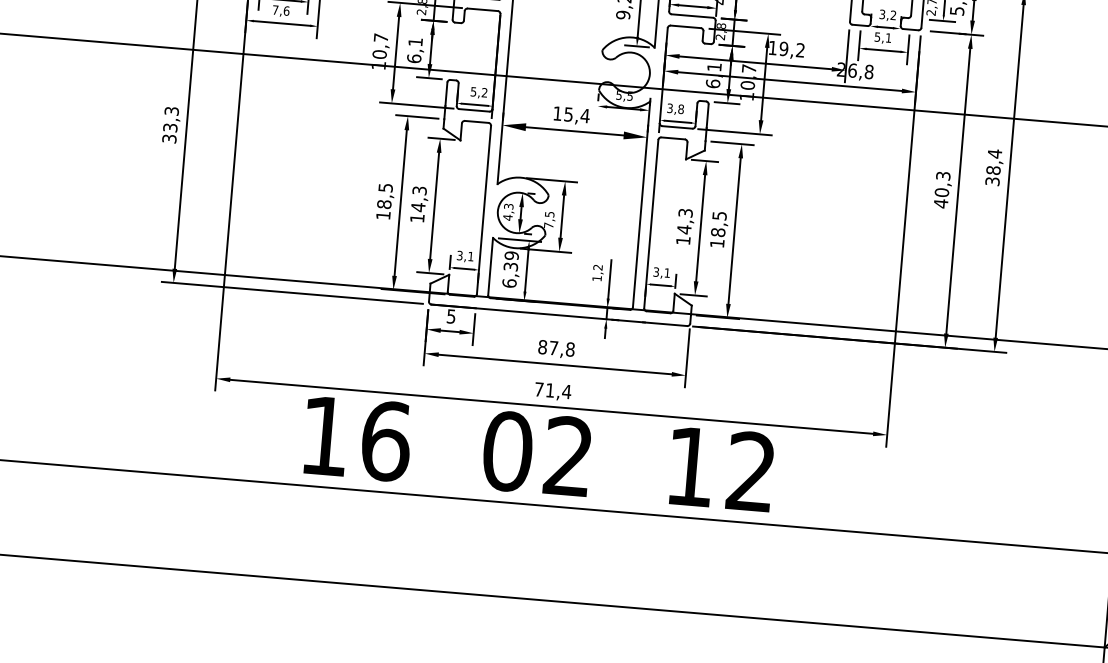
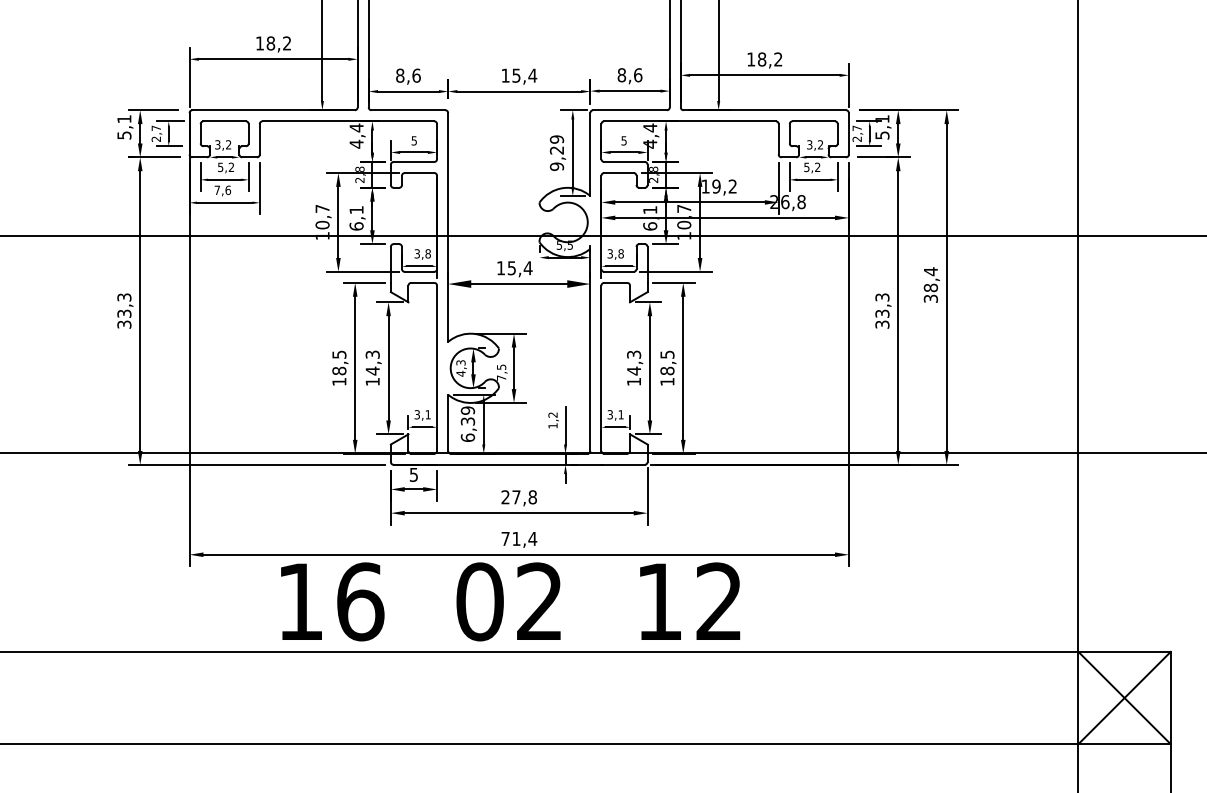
text: (888, 37) -> (817, 166), 5,1 -> 5,2
text: (478, 91) -> (422, 253), 5,2 -> 3,8
text: (941, 198) -> (882, 319), 40,3 -> 33,3
text: (542, 347) -> (505, 497), 87,8 -> 27,8

